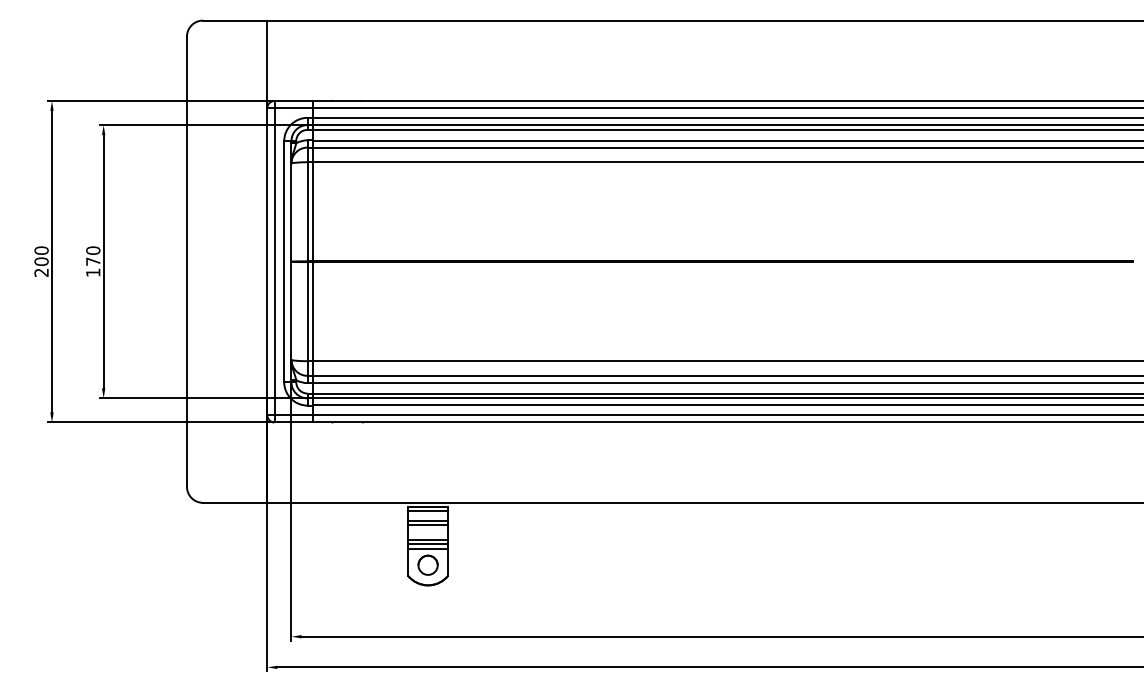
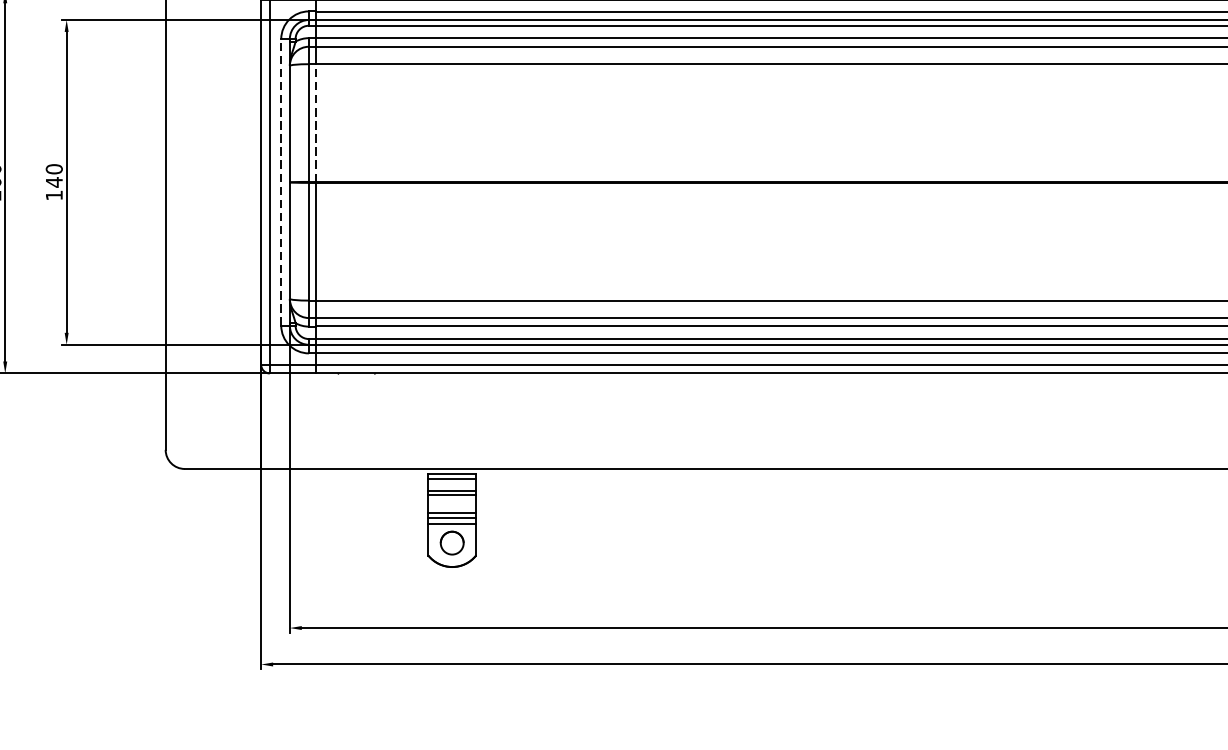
line: (313, 211) -> (316, 122), solid -> dashed
text: (93, 261) -> (54, 182), 170 -> 140
line: (284, 261) -> (281, 182), solid -> dashed

